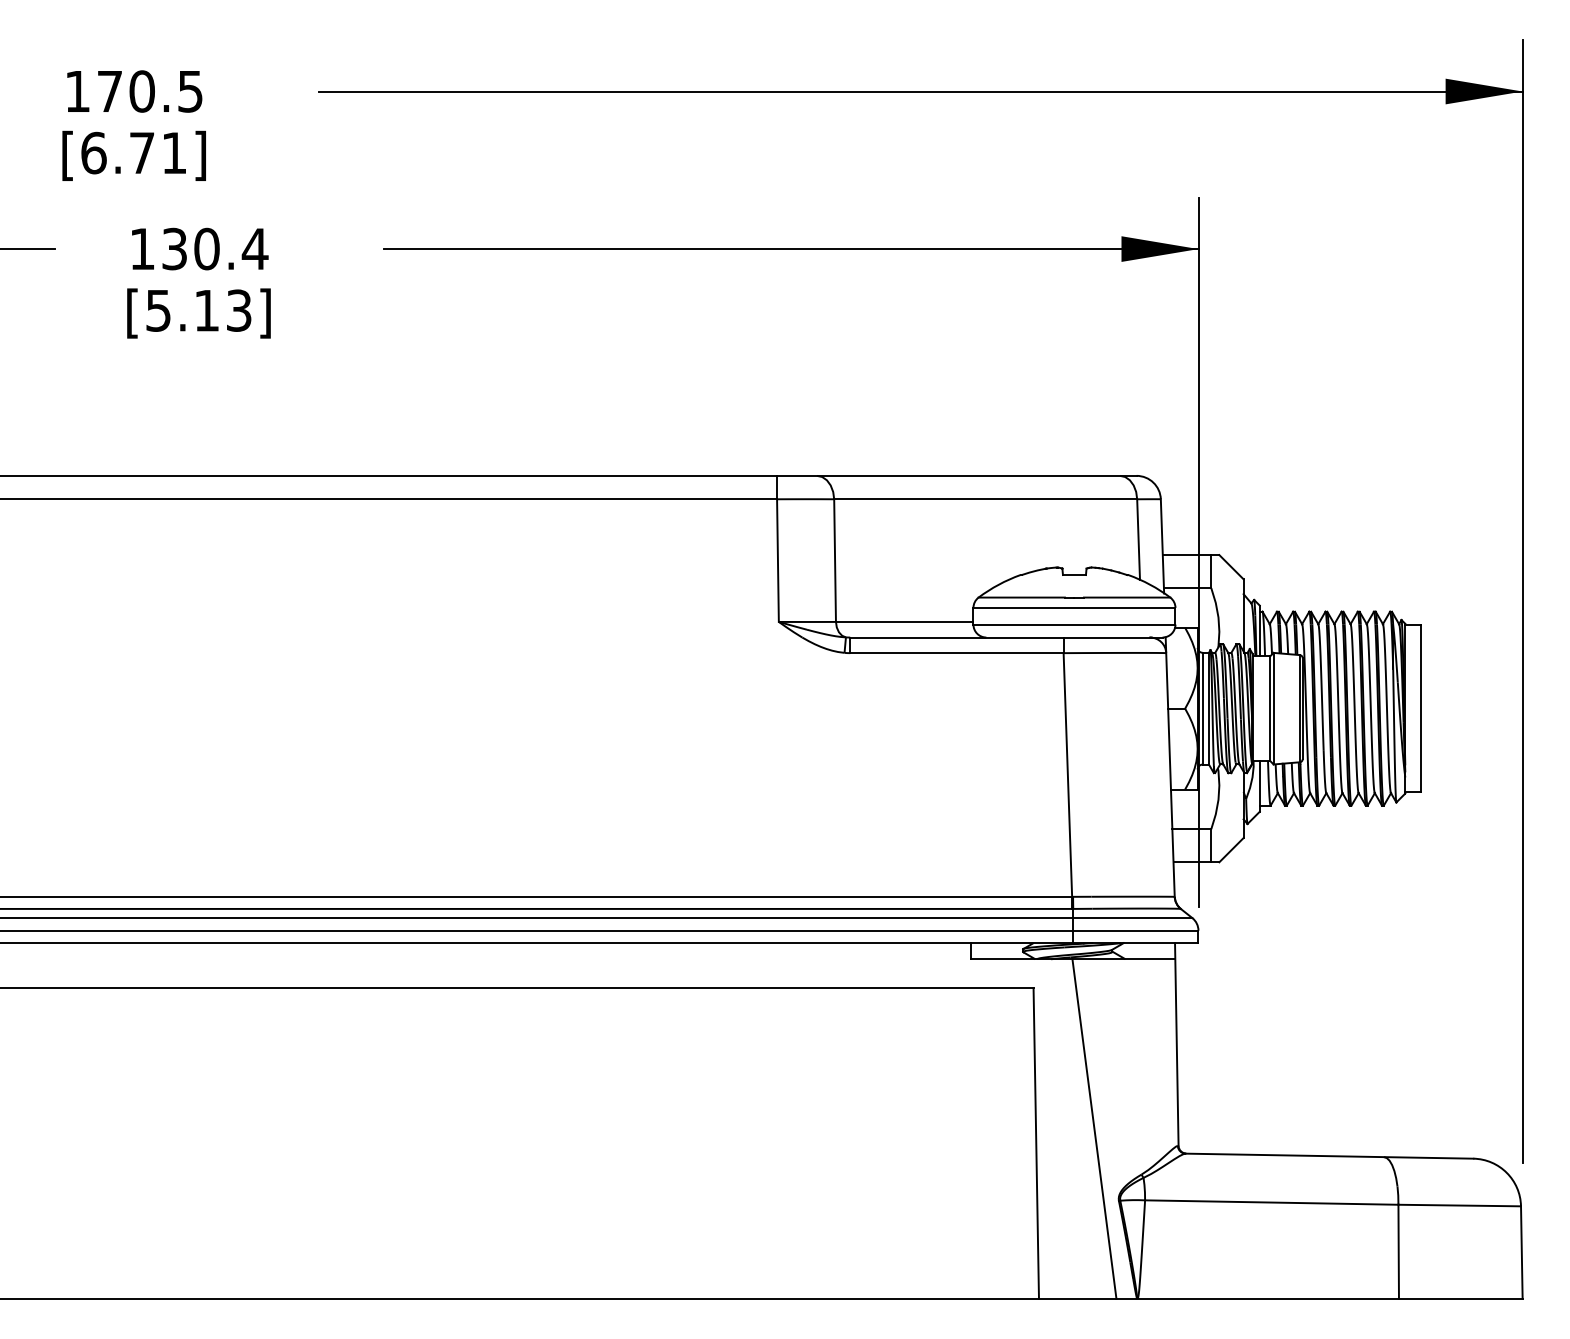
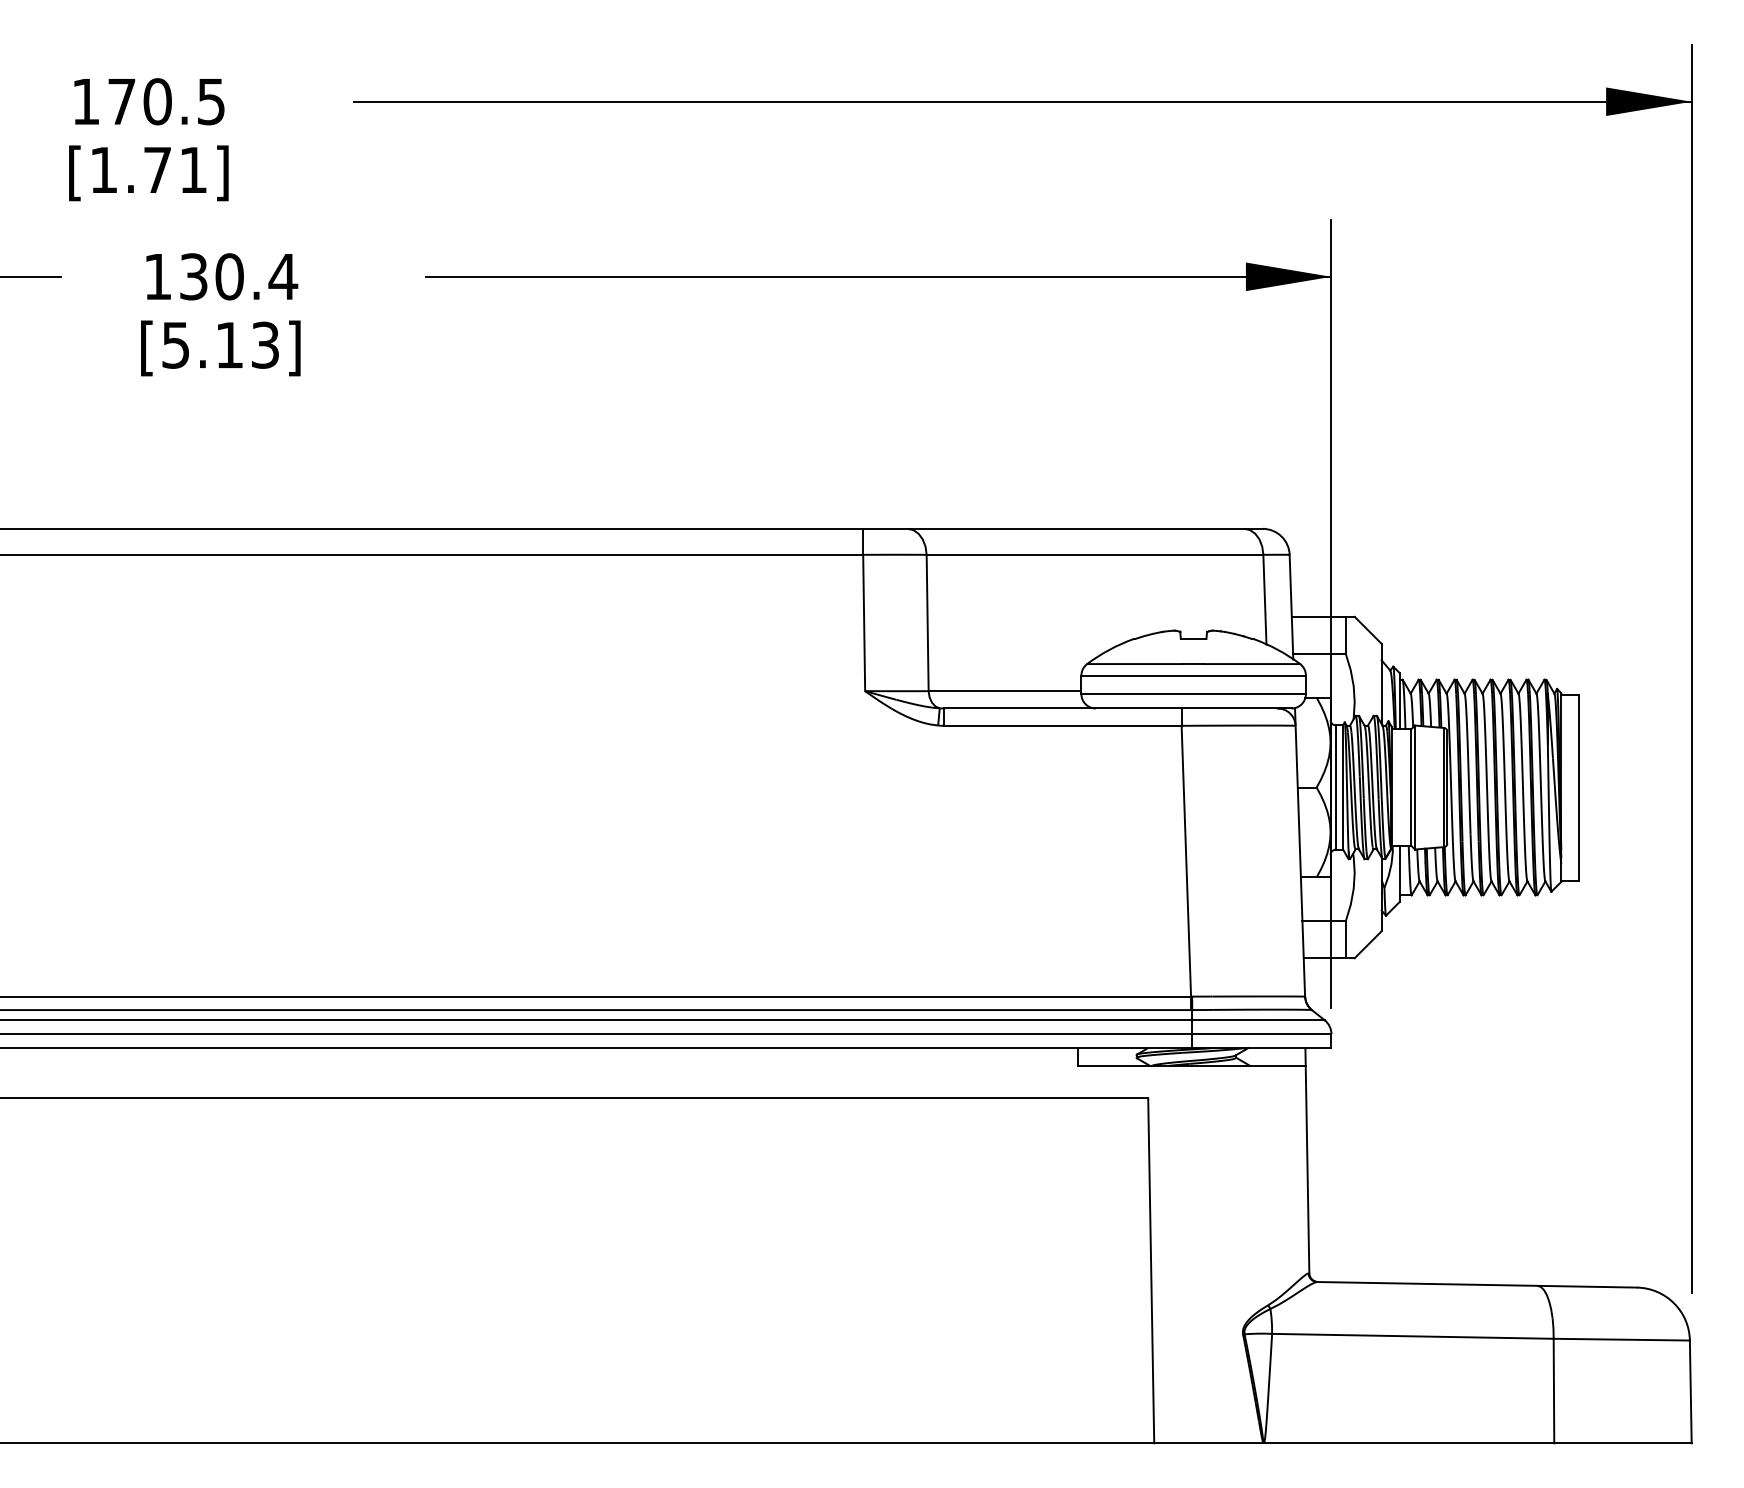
text: (94, 152) -> (104, 169), [6.71] -> [1.71]
line: (1094, 1128) -> (1215, 1254), removed

